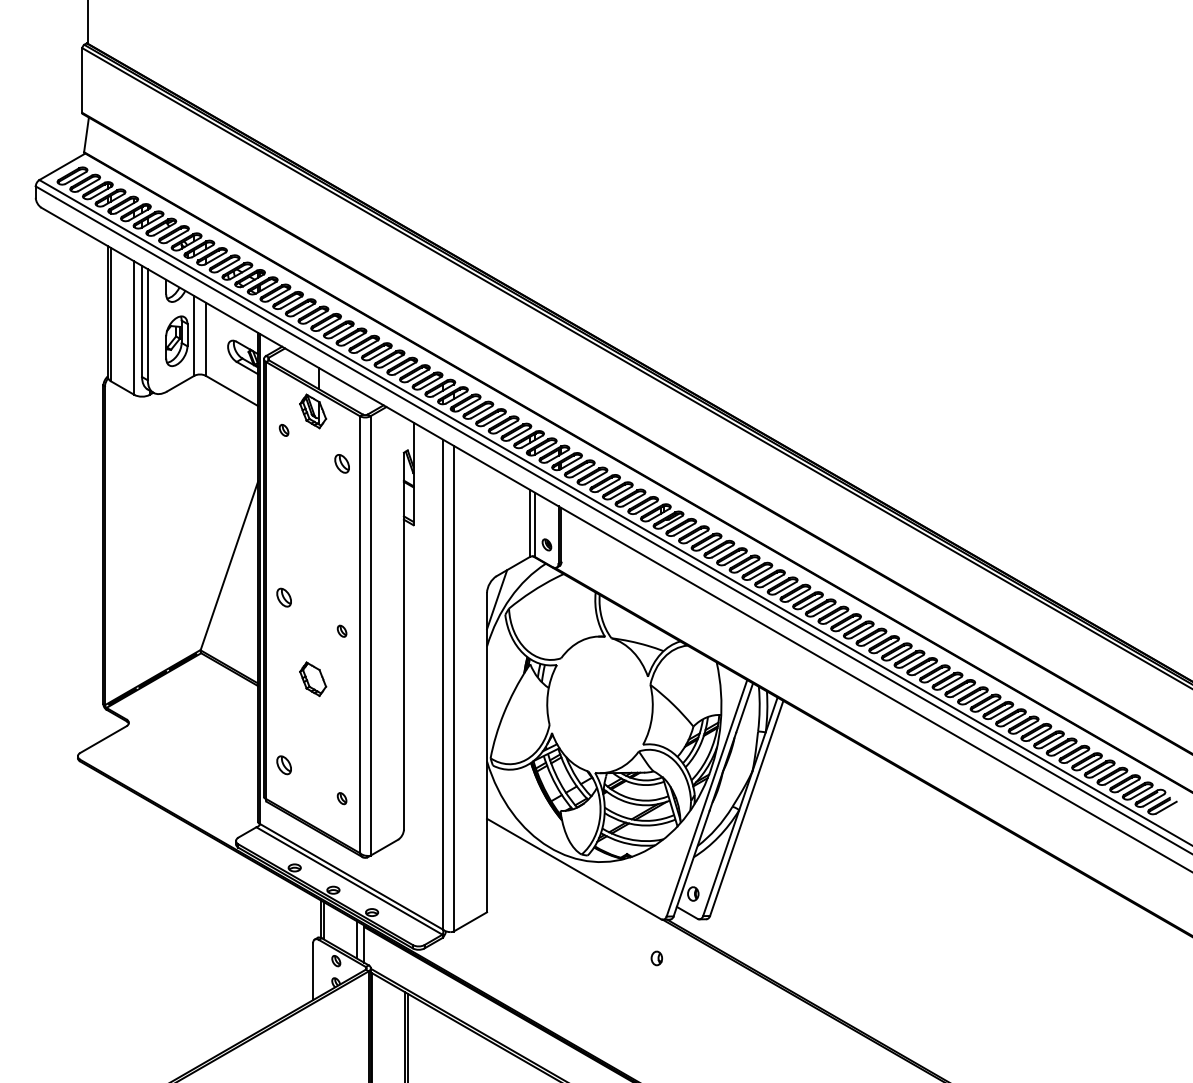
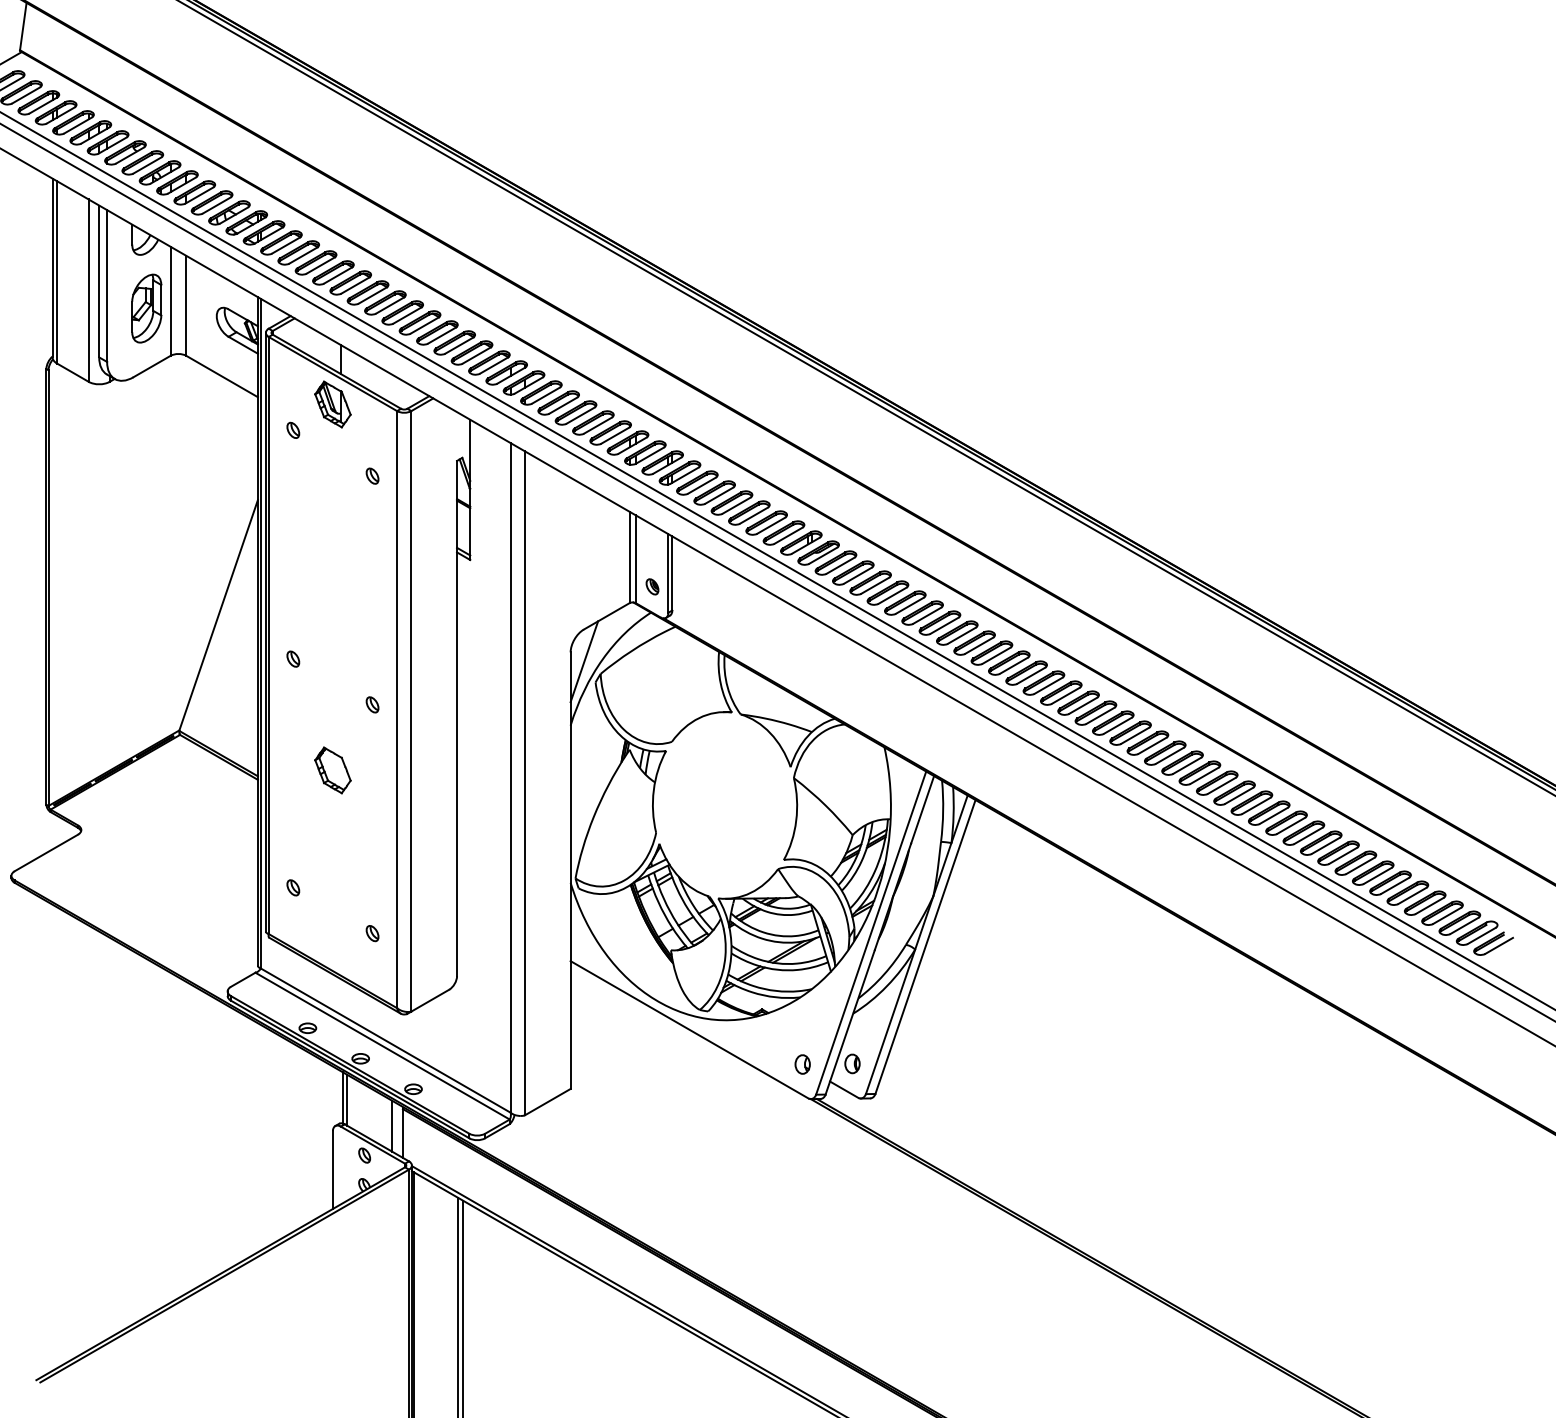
part: (341, 463) -> (371, 475), size x0.62
part: (283, 597) -> (292, 658), size x0.62
part: (283, 764) -> (292, 886), size x0.62
part: (656, 958) -> (802, 1064), moved

